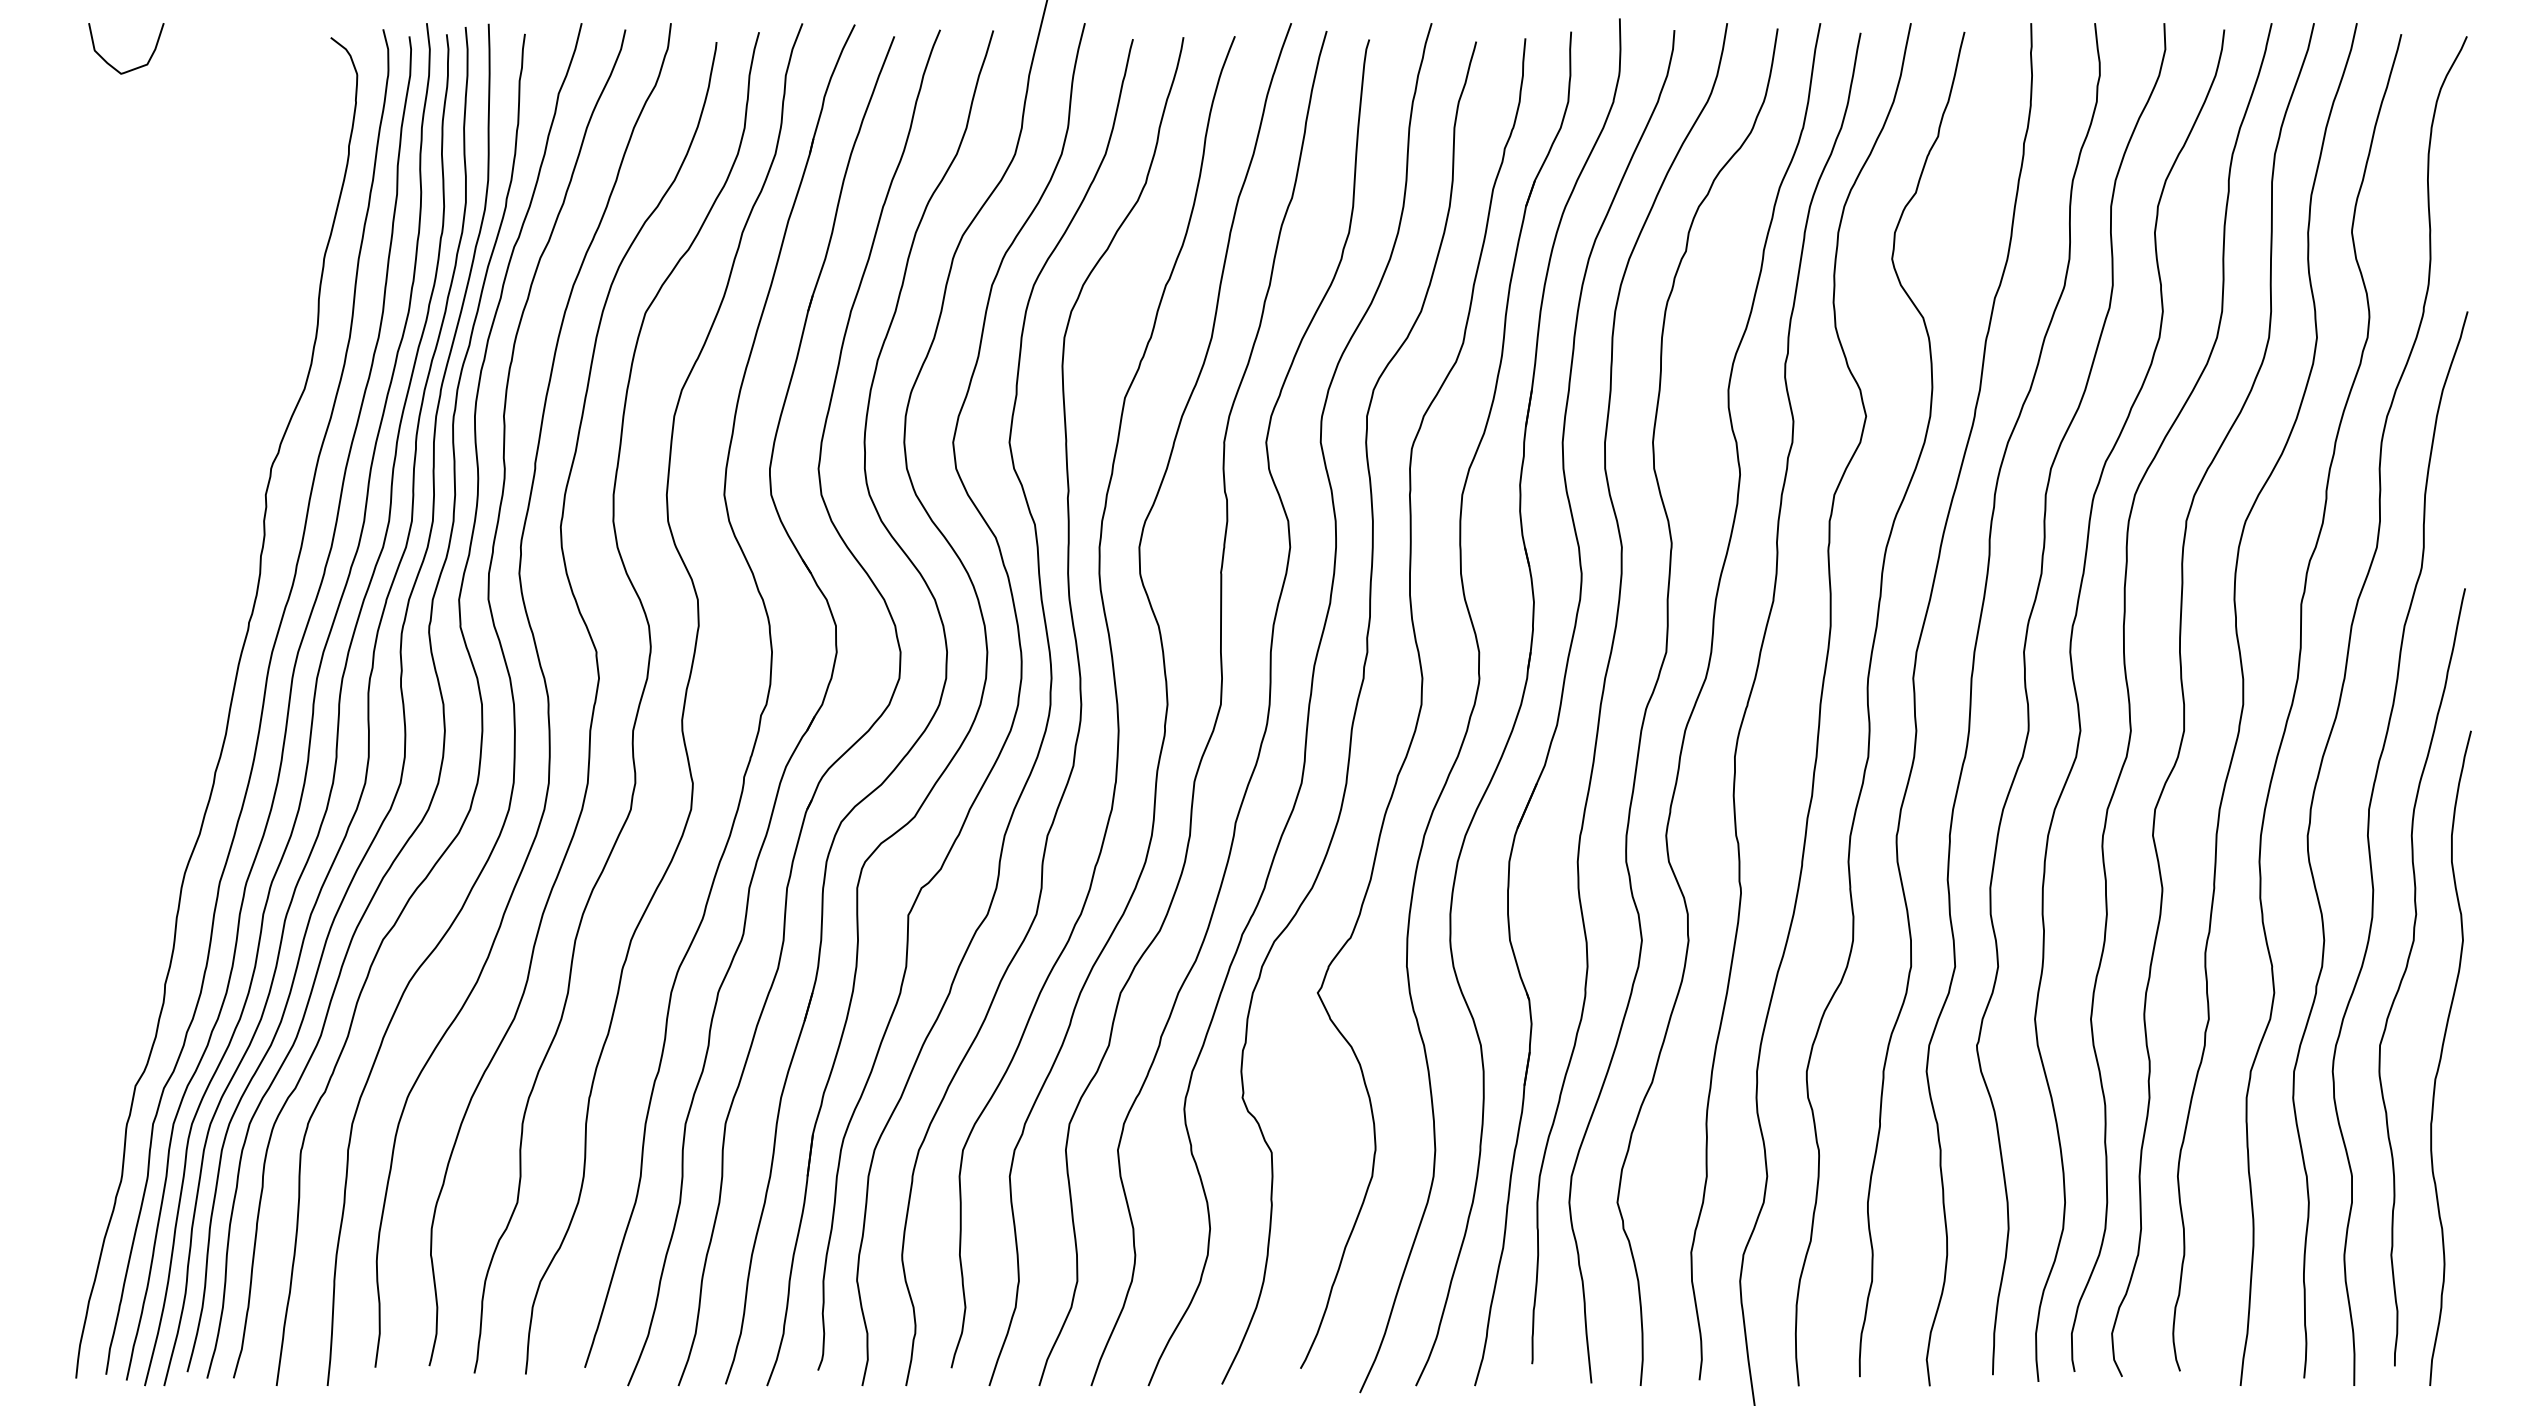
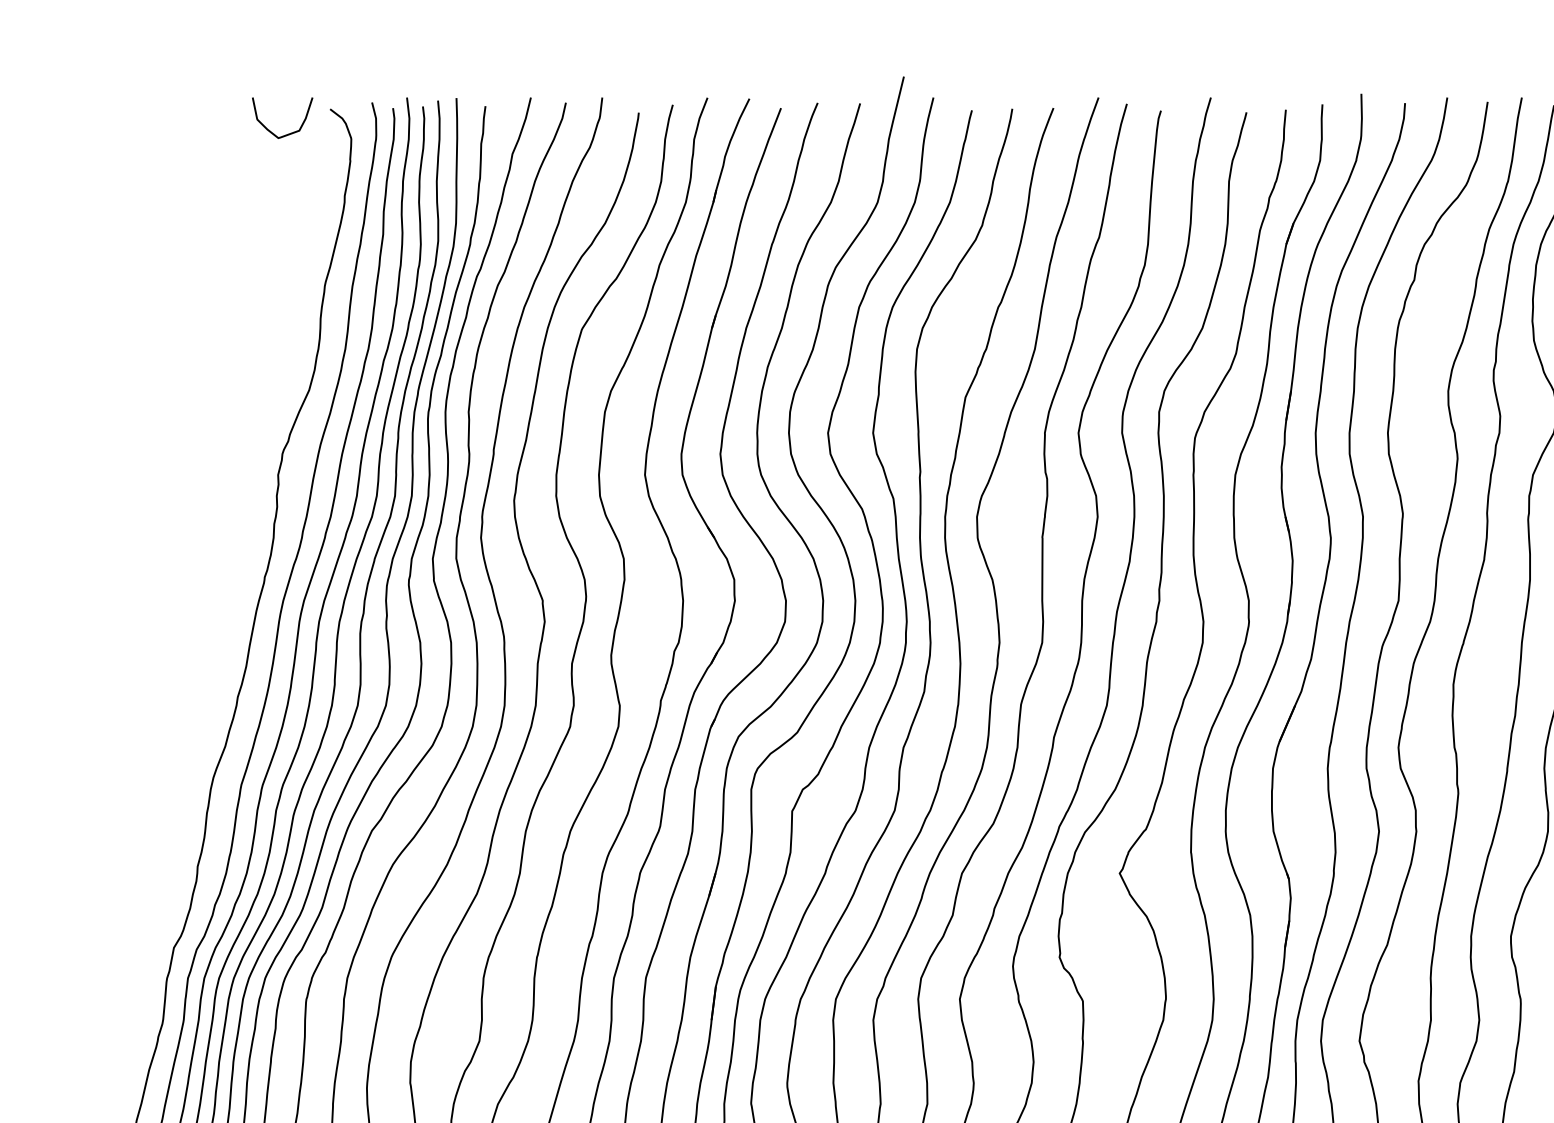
curve: (135, 67) -> (289, 133), moved

